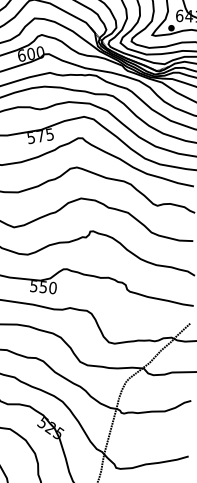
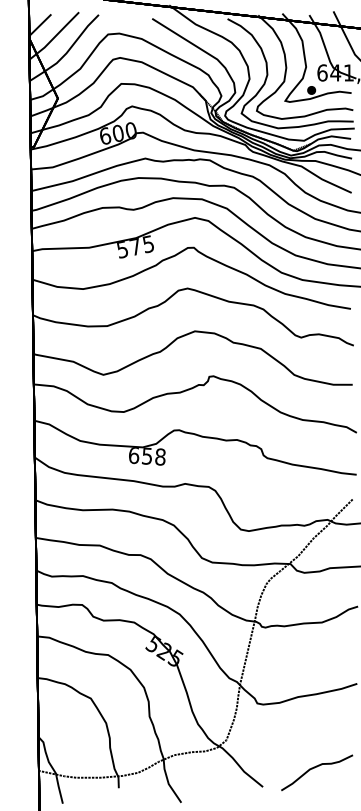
text: (42, 287) -> (146, 456), 550 -> 658

